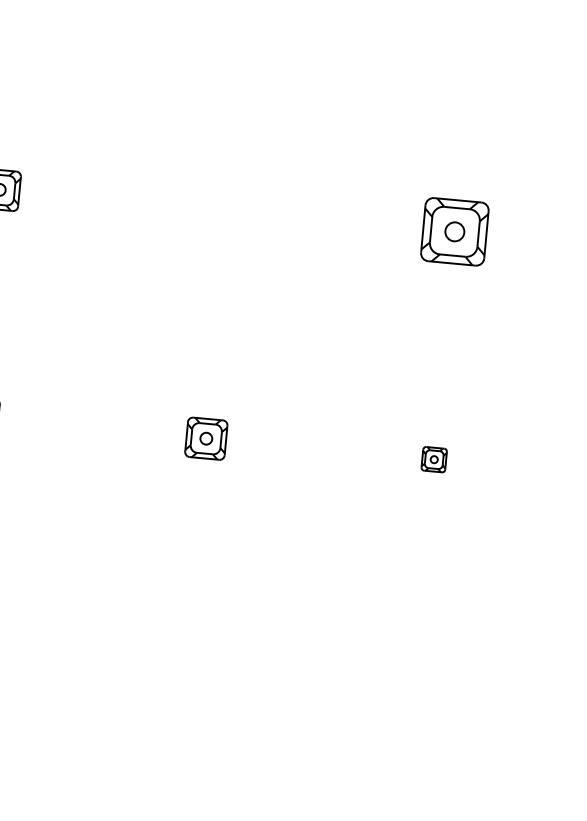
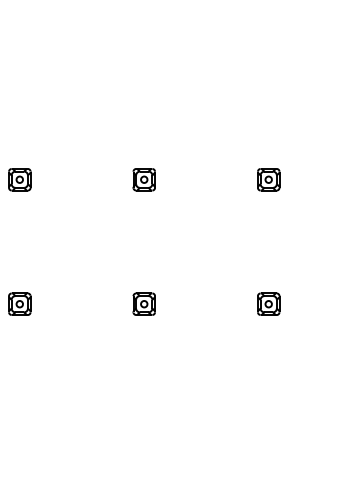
part: (226, 210) -> (143, 179), added
part: (454, 231) -> (268, 179), size x0.62
part: (433, 458) -> (268, 303), size x1.67

